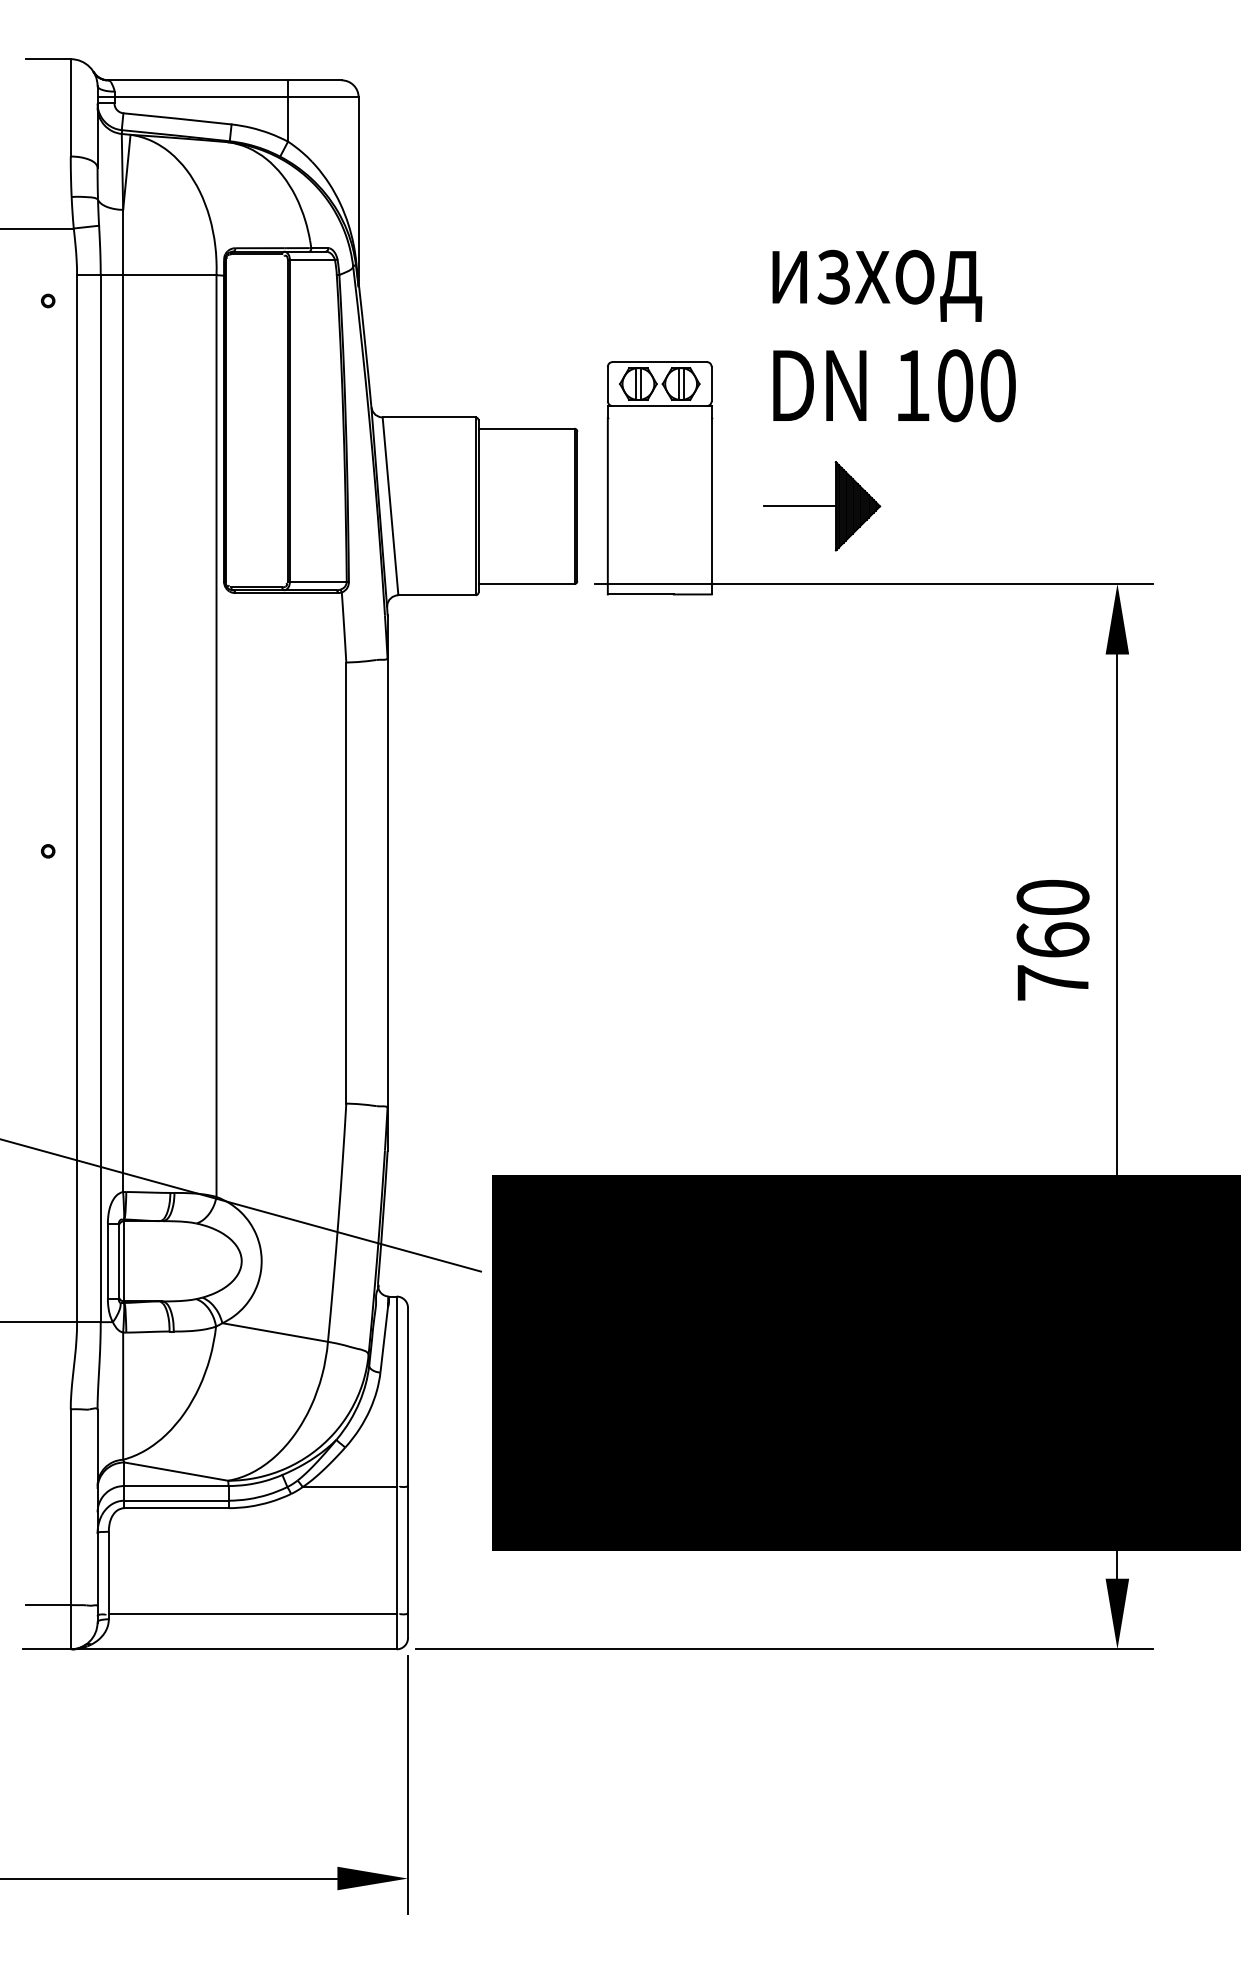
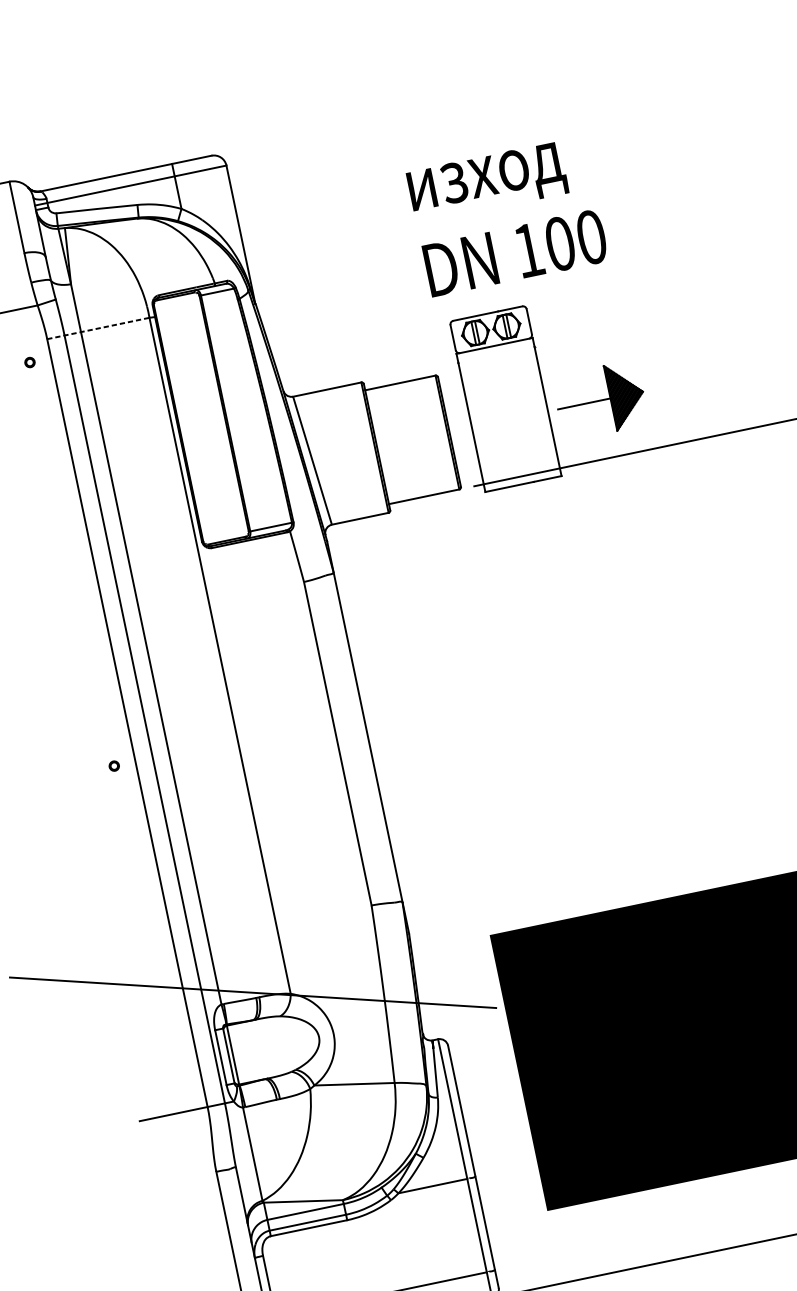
line: (146, 275) -> (98, 328), solid -> dashed
text: (893, 335) -> (507, 216), moved
part: (822, 506) -> (600, 400), moved

